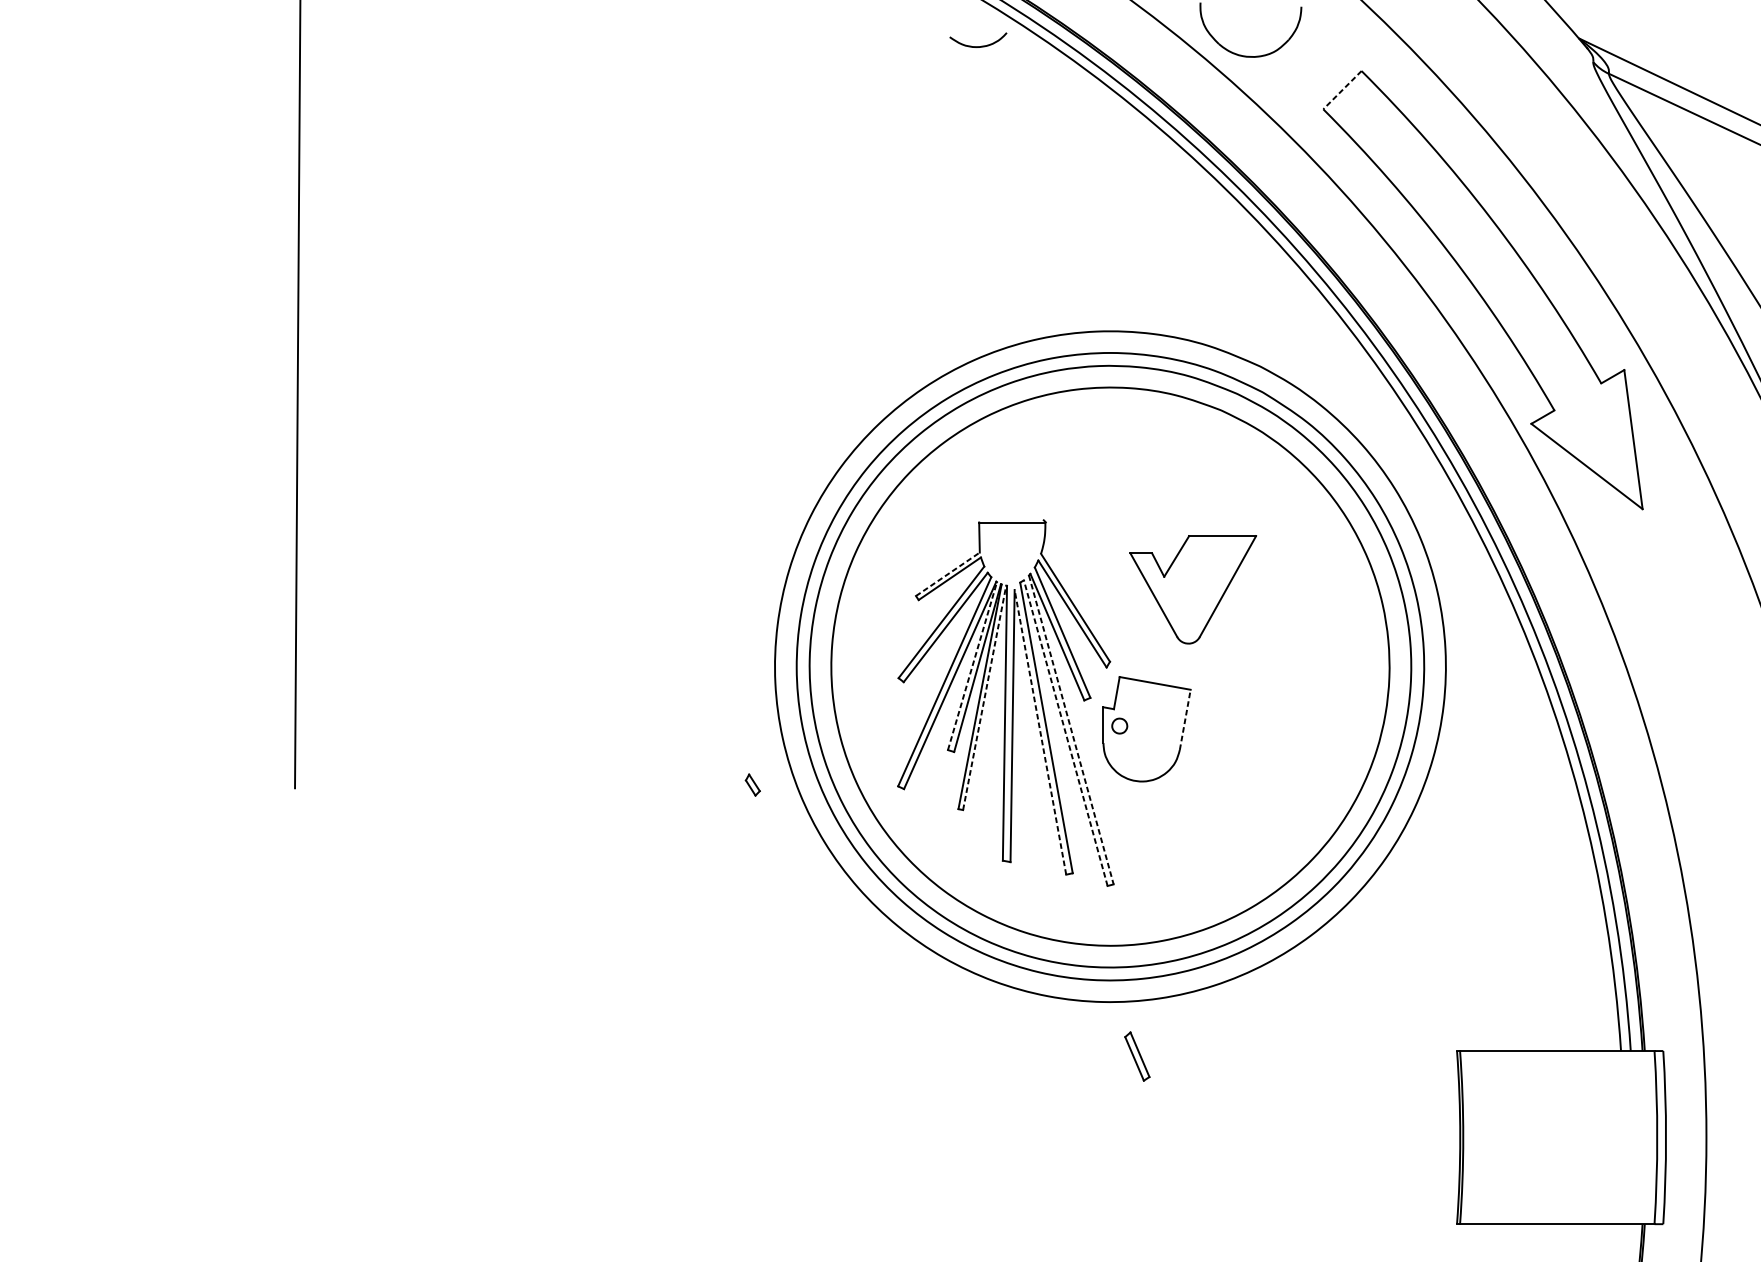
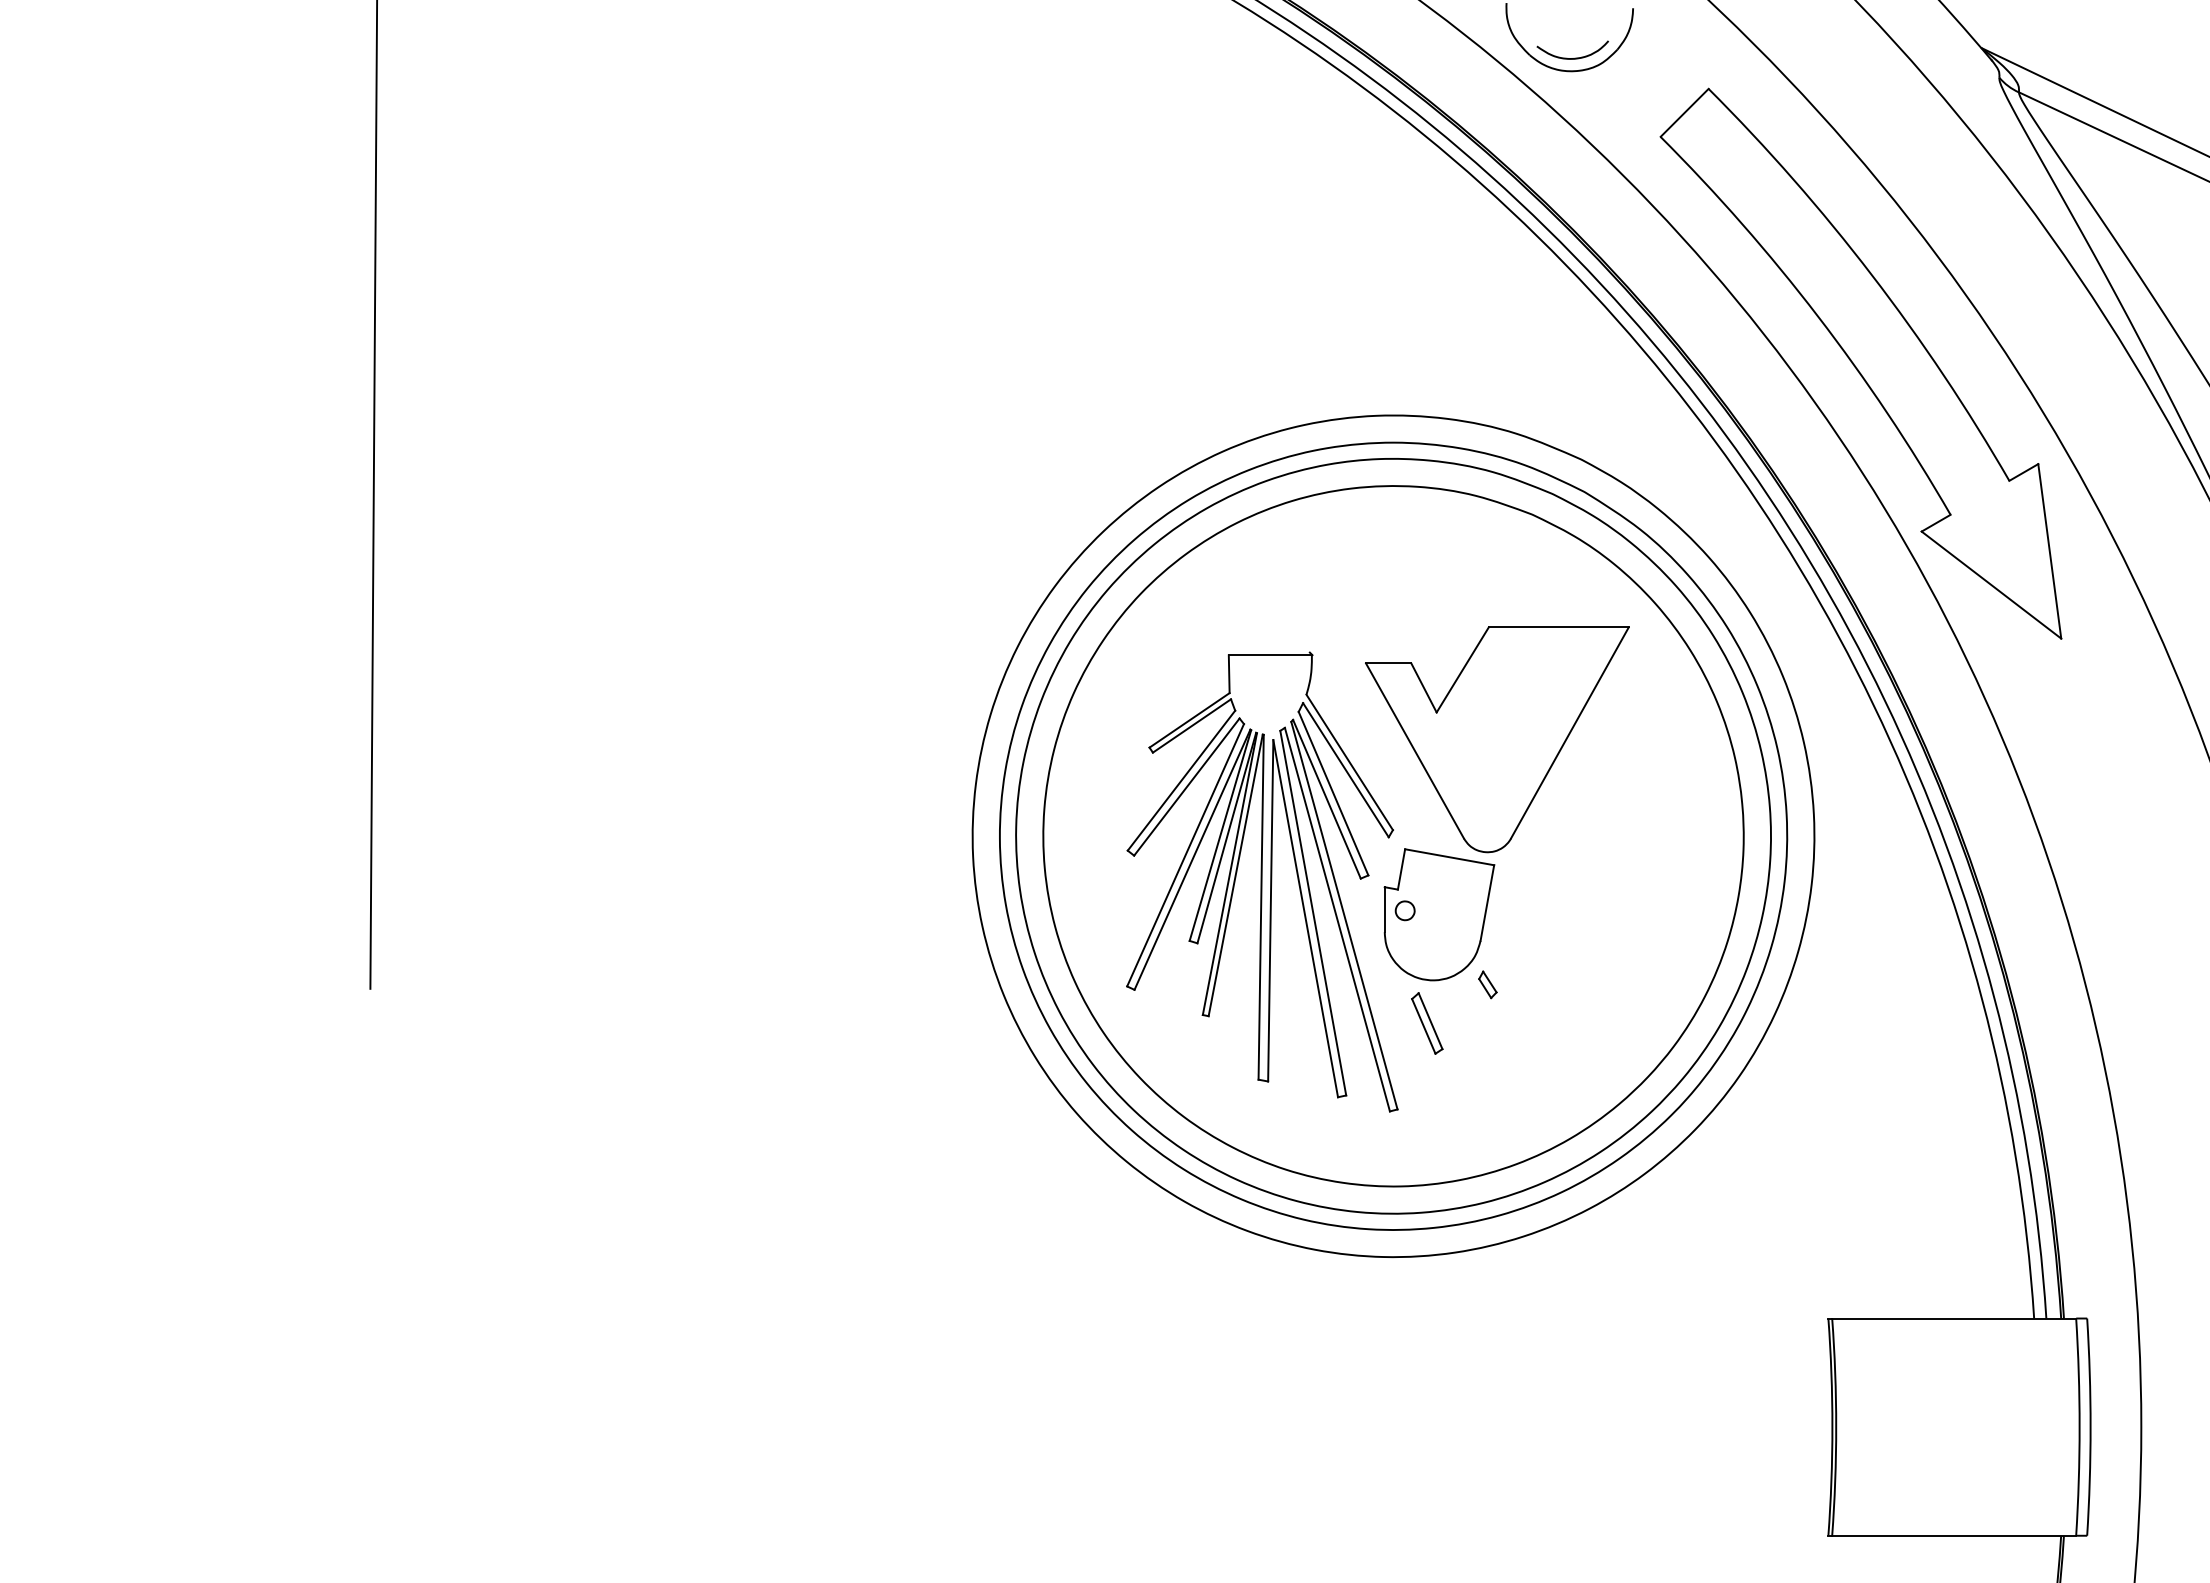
curve: (979, 46) -> (1574, 57), moved
line: (1342, 89) -> (1684, 112), dashed -> solid
line: (947, 574) -> (1189, 720), dashed -> solid
part: (1193, 589) -> (1497, 739), size x1.67
line: (972, 666) -> (1220, 835), dashed -> solid
line: (984, 697) -> (1235, 874), dashed -> solid
line: (1185, 719) -> (1487, 902), dashed -> solid
line: (1071, 729) -> (1344, 915), dashed -> solid
line: (1040, 732) -> (1305, 918), dashed -> solid
line: (1065, 733) -> (1337, 919), dashed -> solid
part: (752, 784) -> (1487, 984), moved
part: (1137, 1056) -> (1427, 1023), moved

